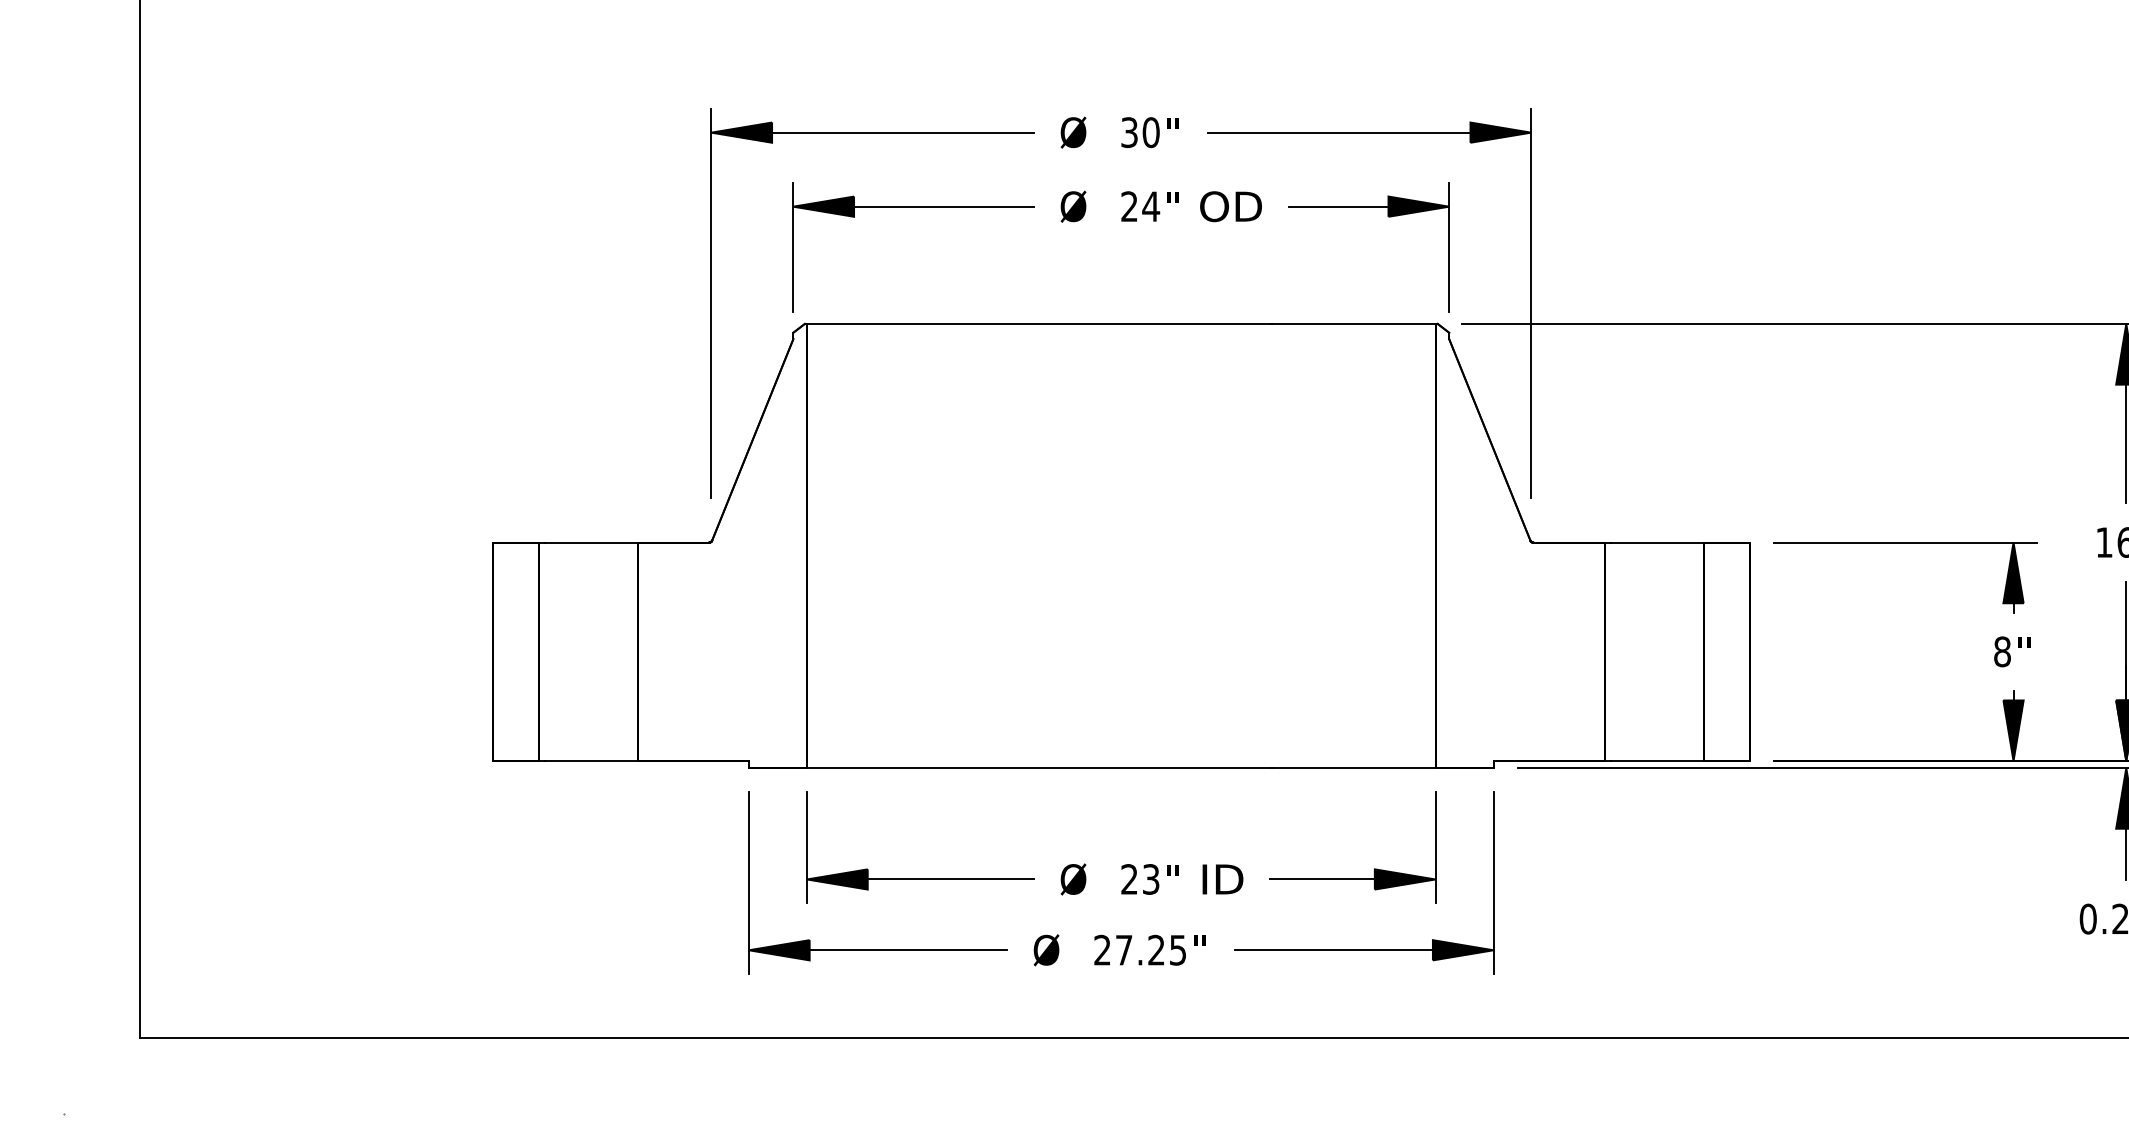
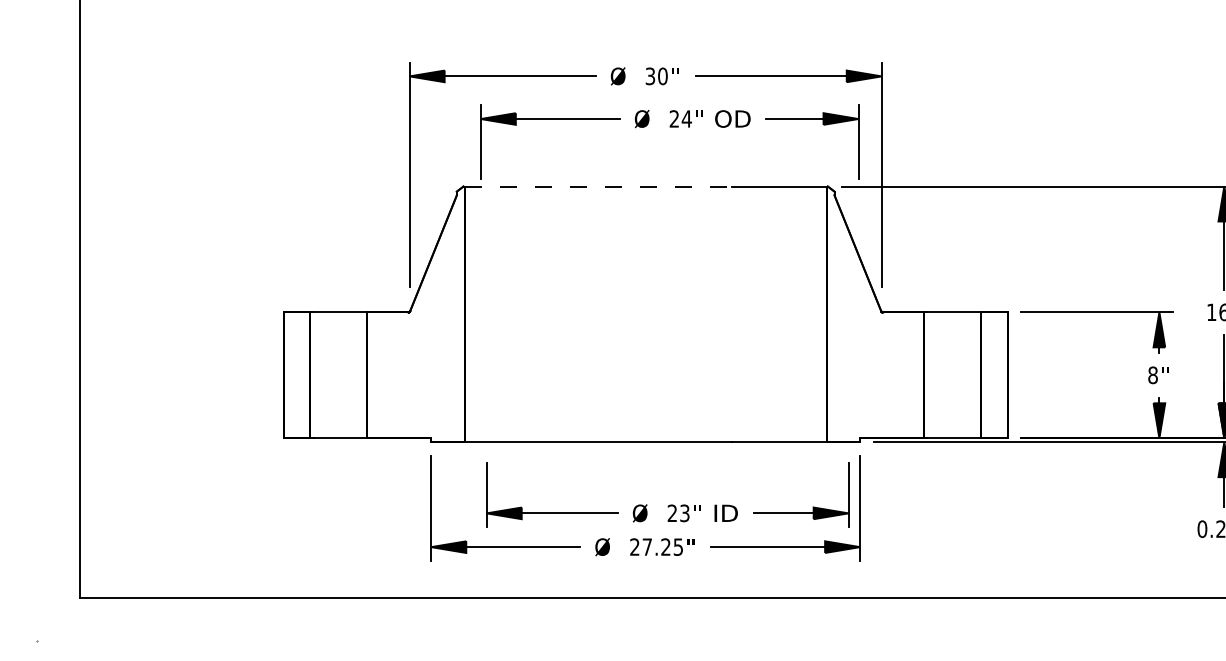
part: (1120, 221) -> (669, 127), moved
line: (1039, 323) -> (598, 186), solid -> dashed
part: (1126, 864) -> (670, 504), moved

